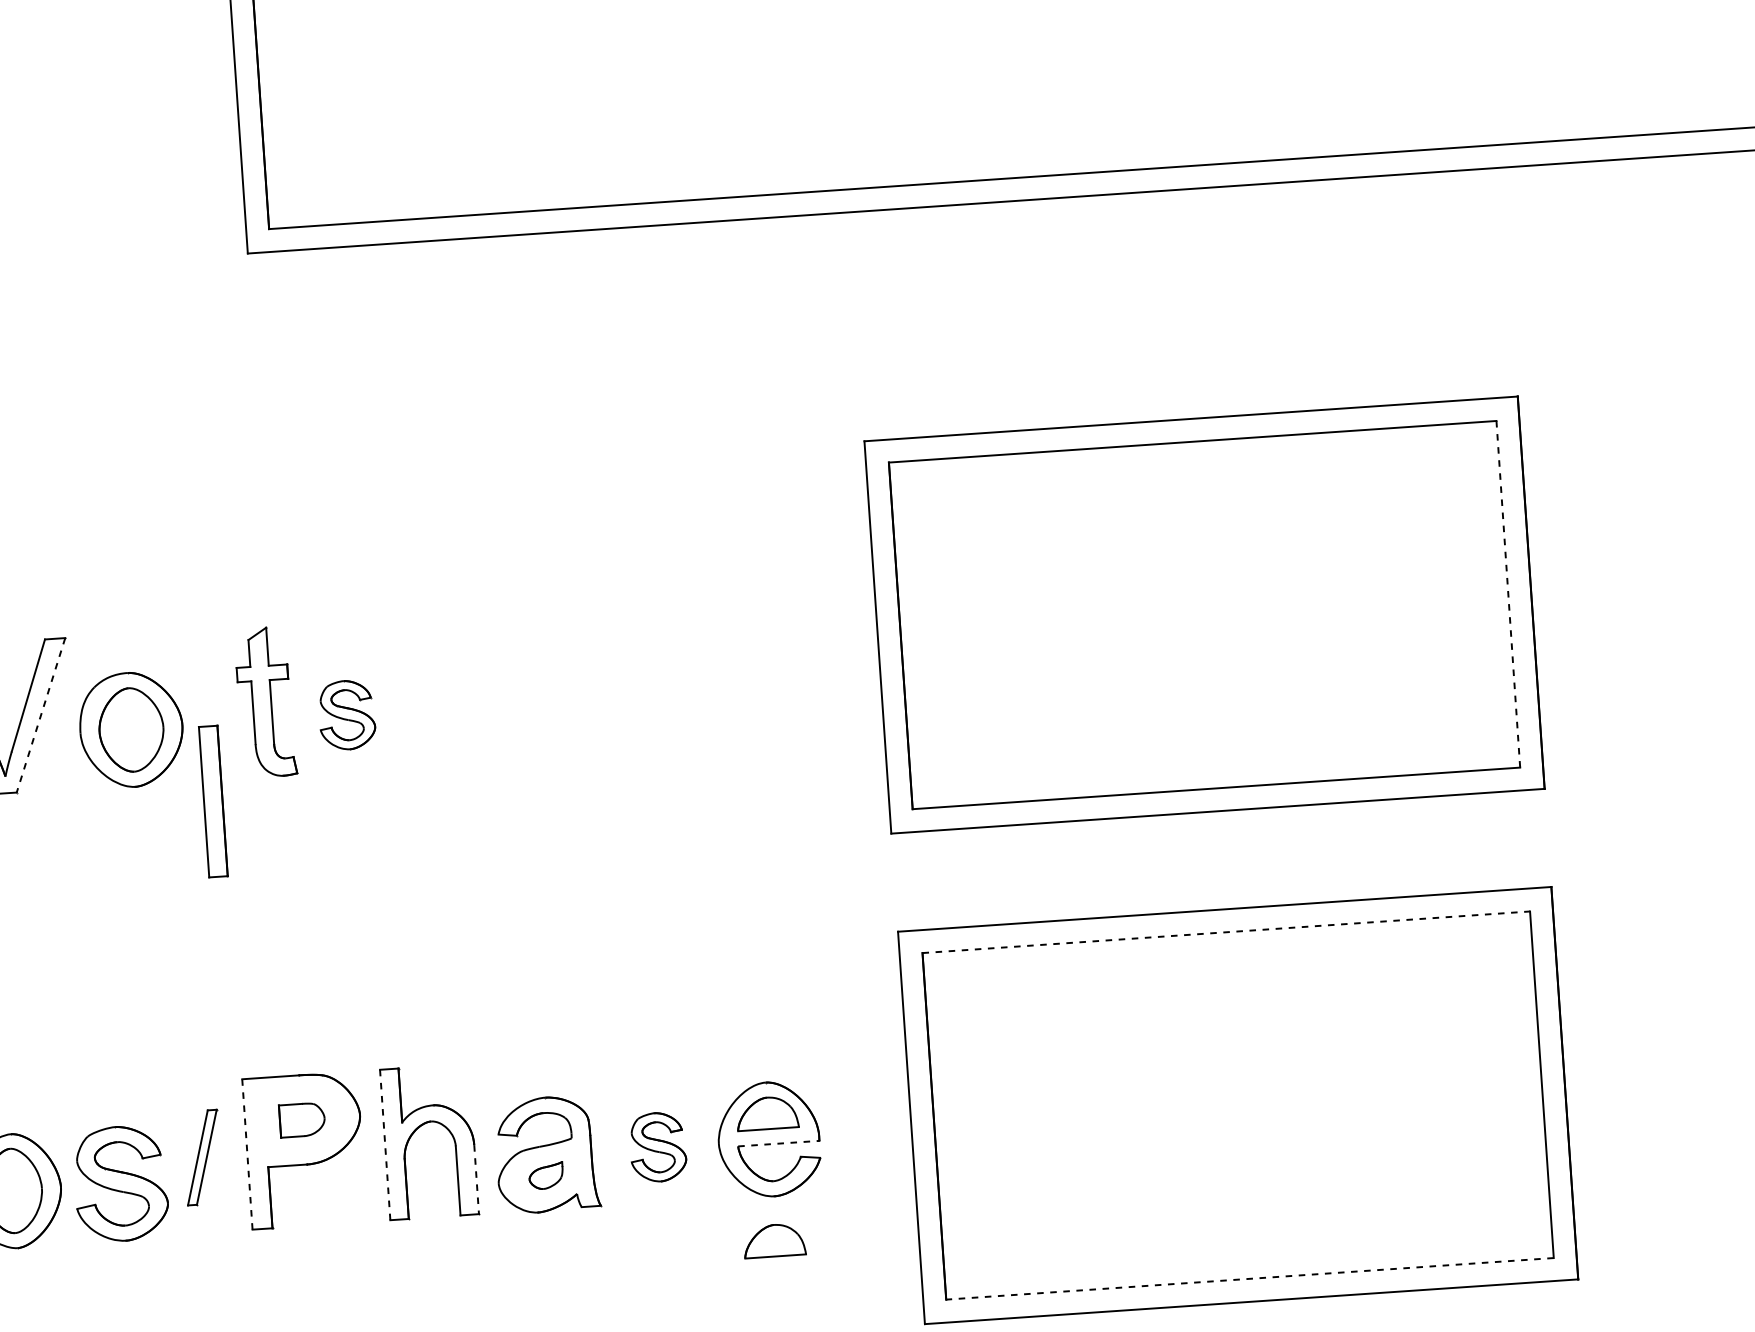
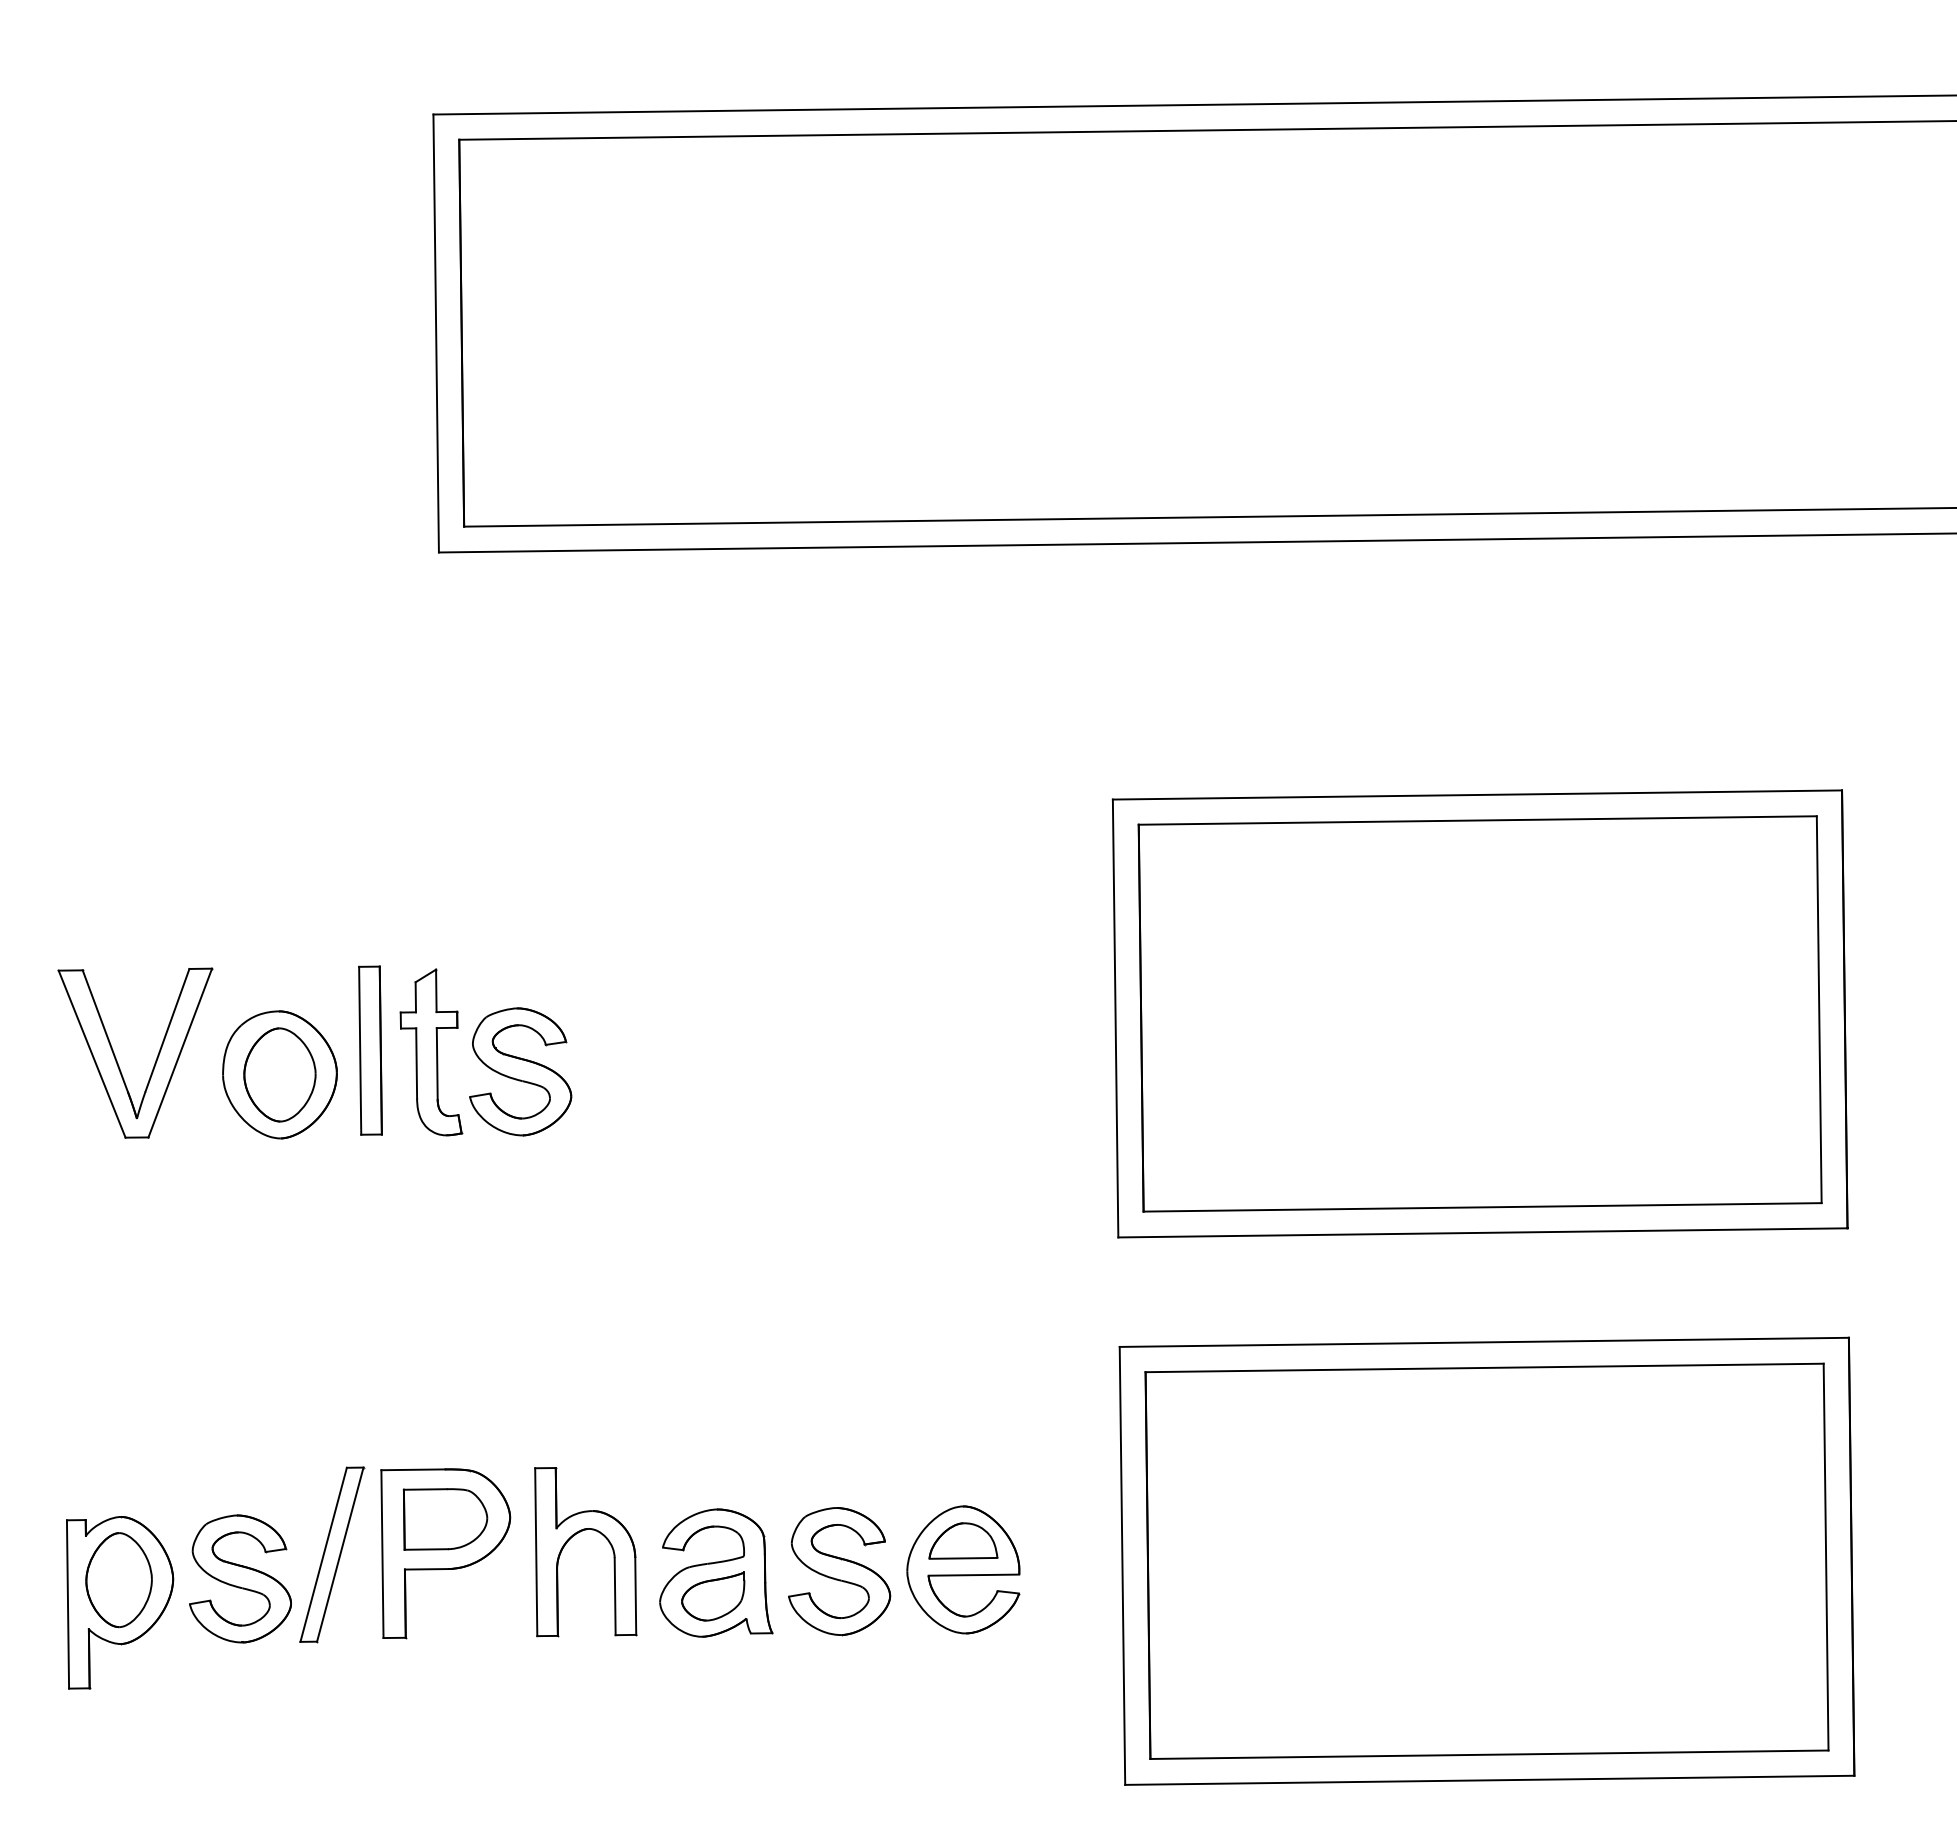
line: (1508, 595) -> (1819, 1010), dashed -> solid
part: (346, 714) -> (520, 1071), size x1.67
line: (41, 715) -> (180, 1053), dashed -> solid
part: (213, 801) -> (370, 1050), moved
line: (1227, 931) -> (1485, 1367), dashed -> solid
part: (302, 1120) -> (445, 1519), size x1.67
line: (779, 1143) -> (974, 1575), dashed -> solid
line: (385, 1145) -> (536, 1552), dashed -> solid
part: (658, 1147) -> (839, 1571), size x1.67
line: (247, 1154) -> (382, 1554), dashed -> solid
part: (202, 1157) -> (332, 1554), size x1.67
part: (546, 1175) -> (713, 1596), size x1.67
line: (476, 1179) -> (635, 1596), dashed -> solid
part: (774, 1240) -> (963, 1682), removed
line: (1249, 1278) -> (1488, 1754), dashed -> solid

